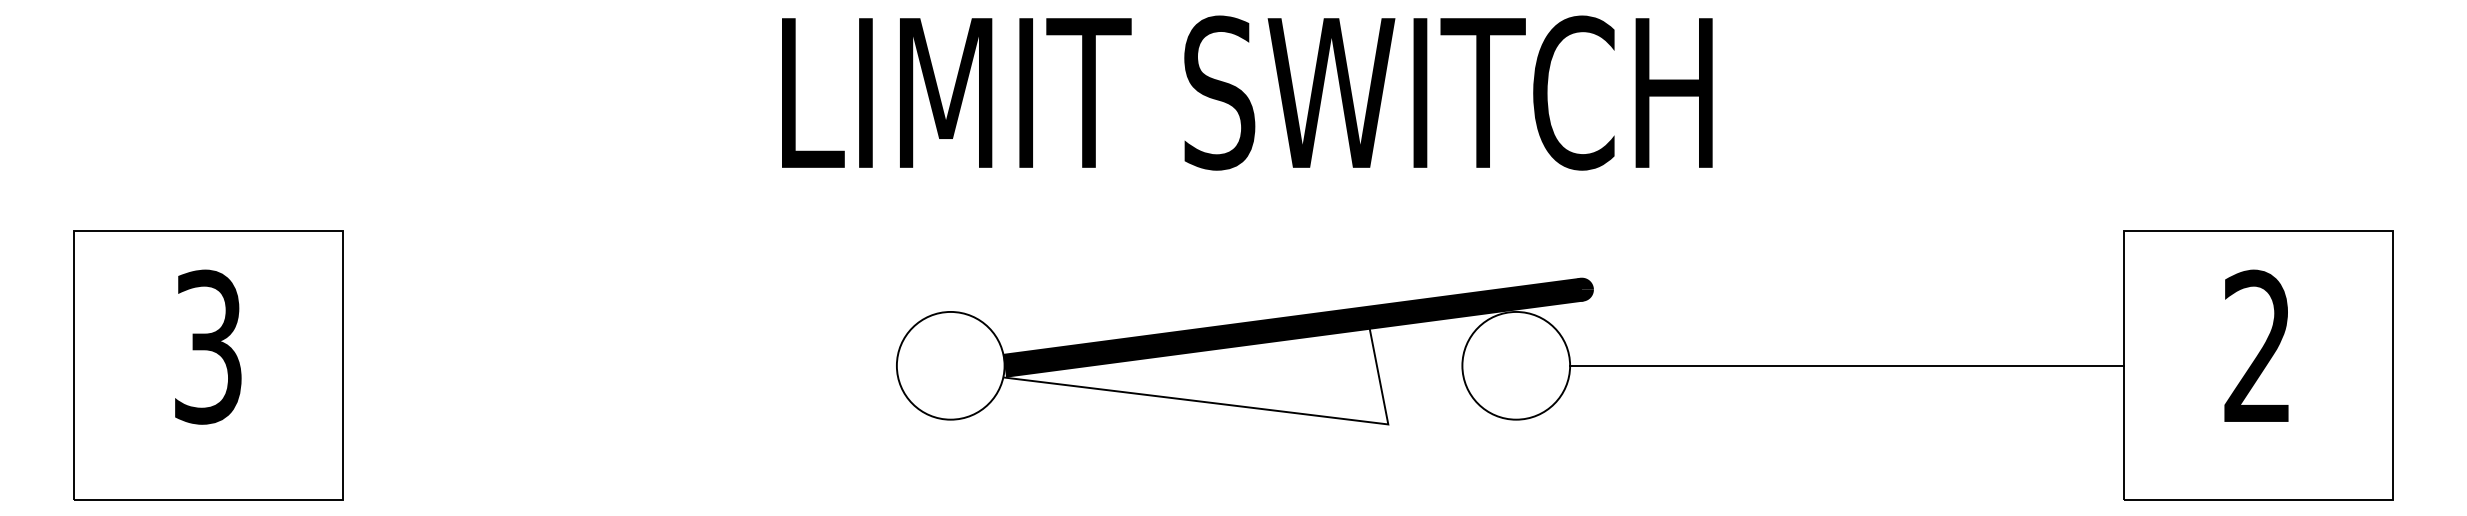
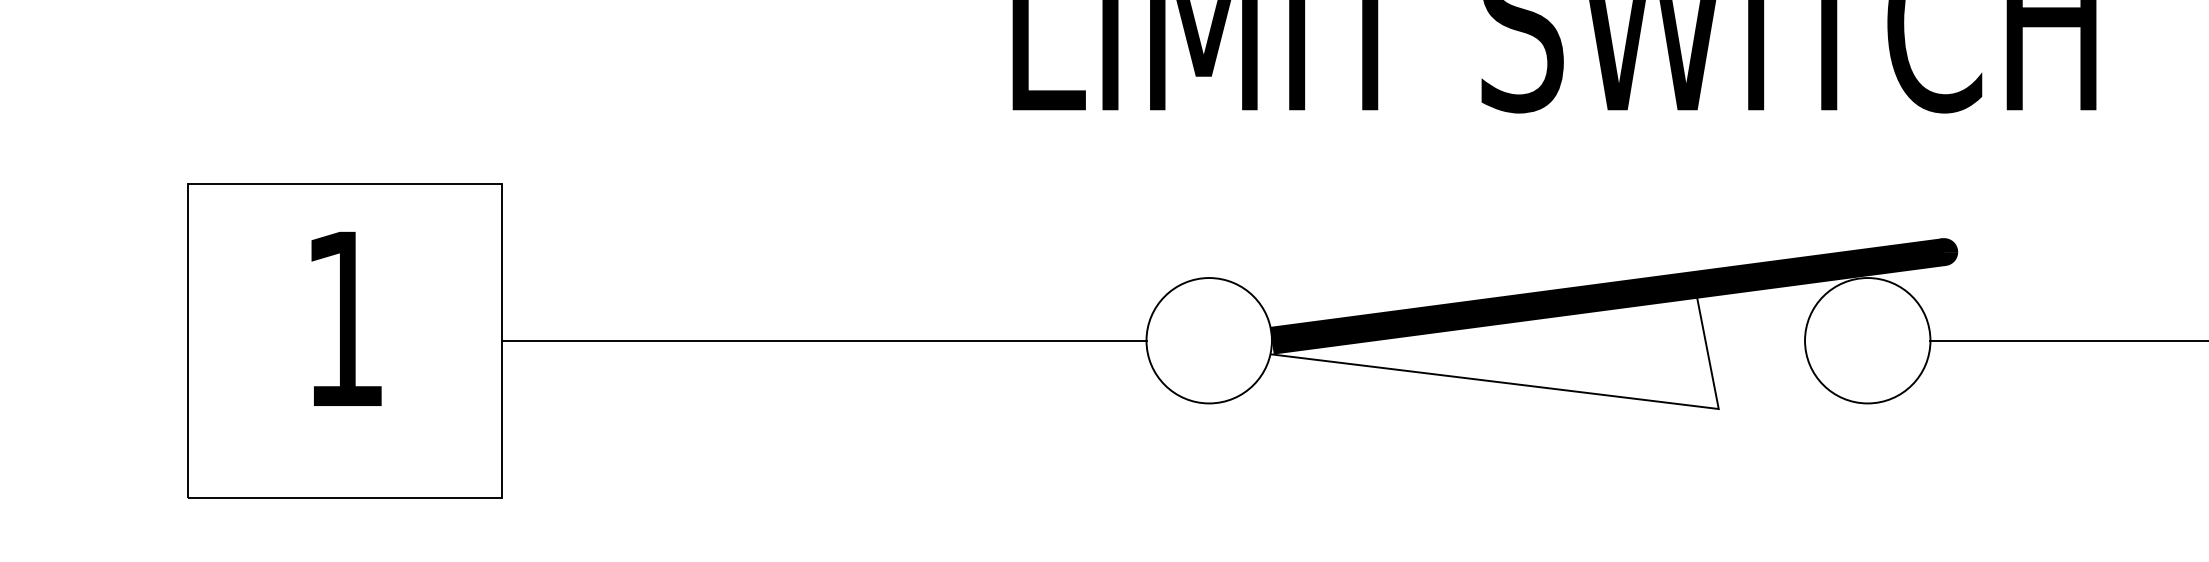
text: (208, 346) -> (344, 318), 3 -> 1
line: (619, 365) -> (823, 340), added

